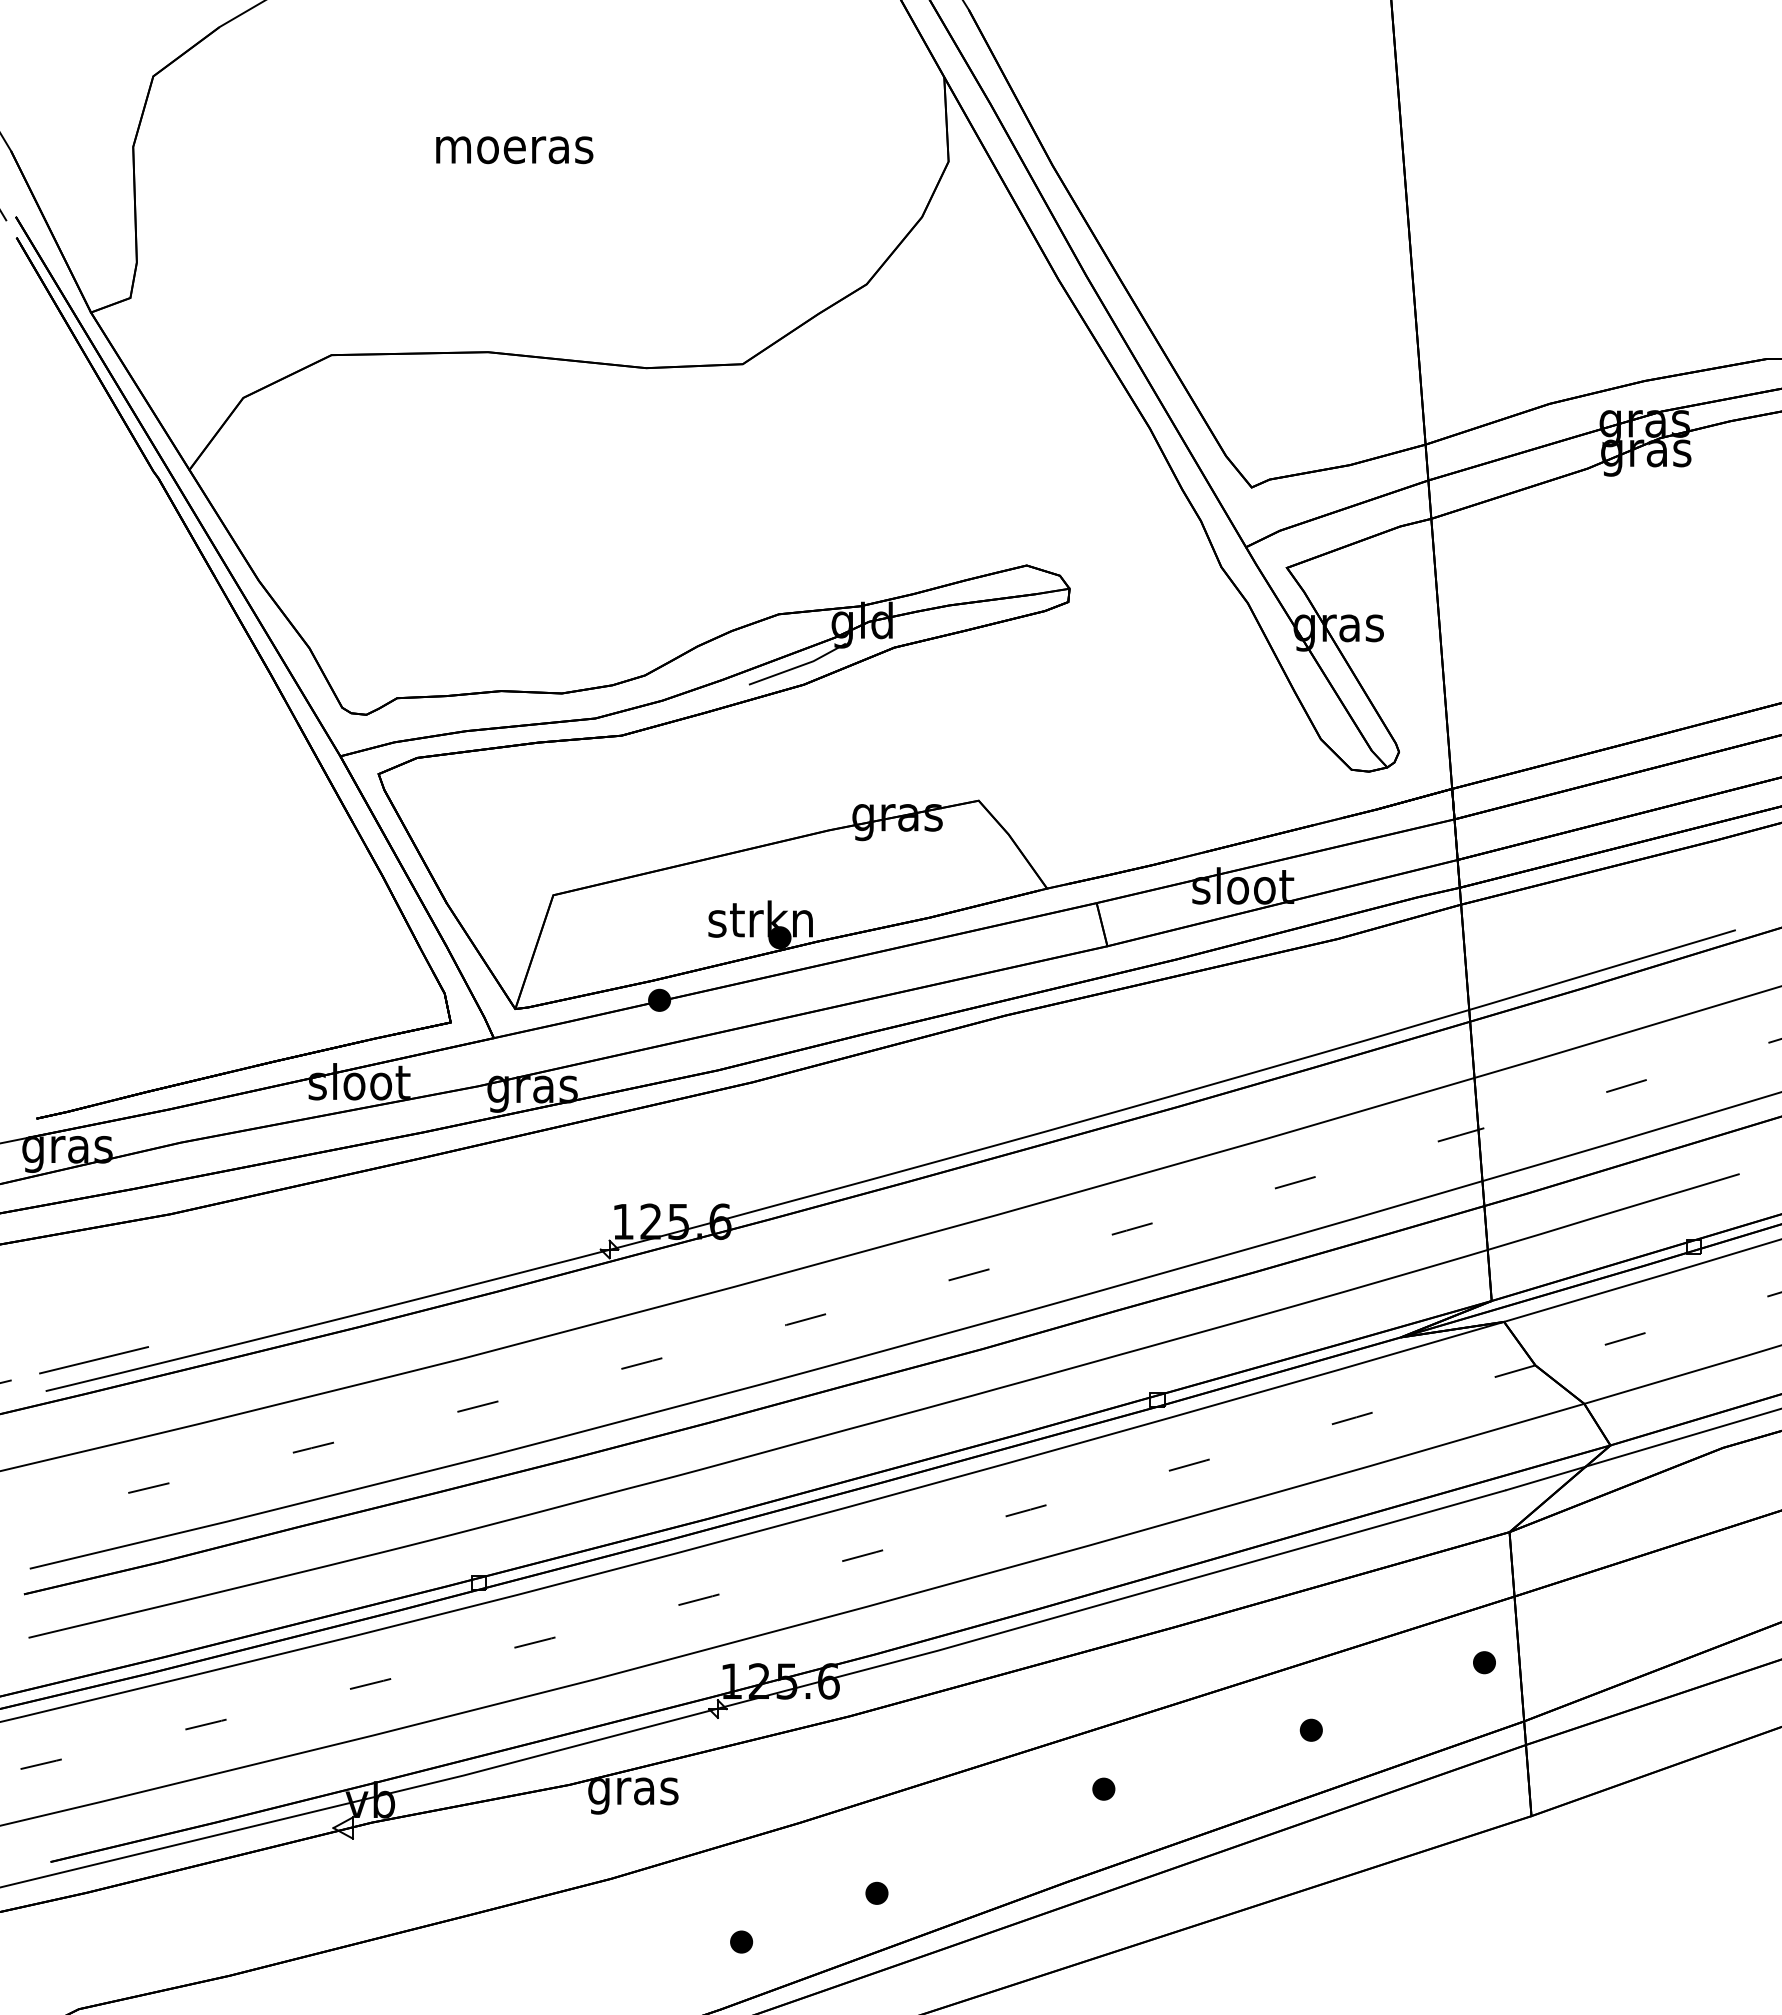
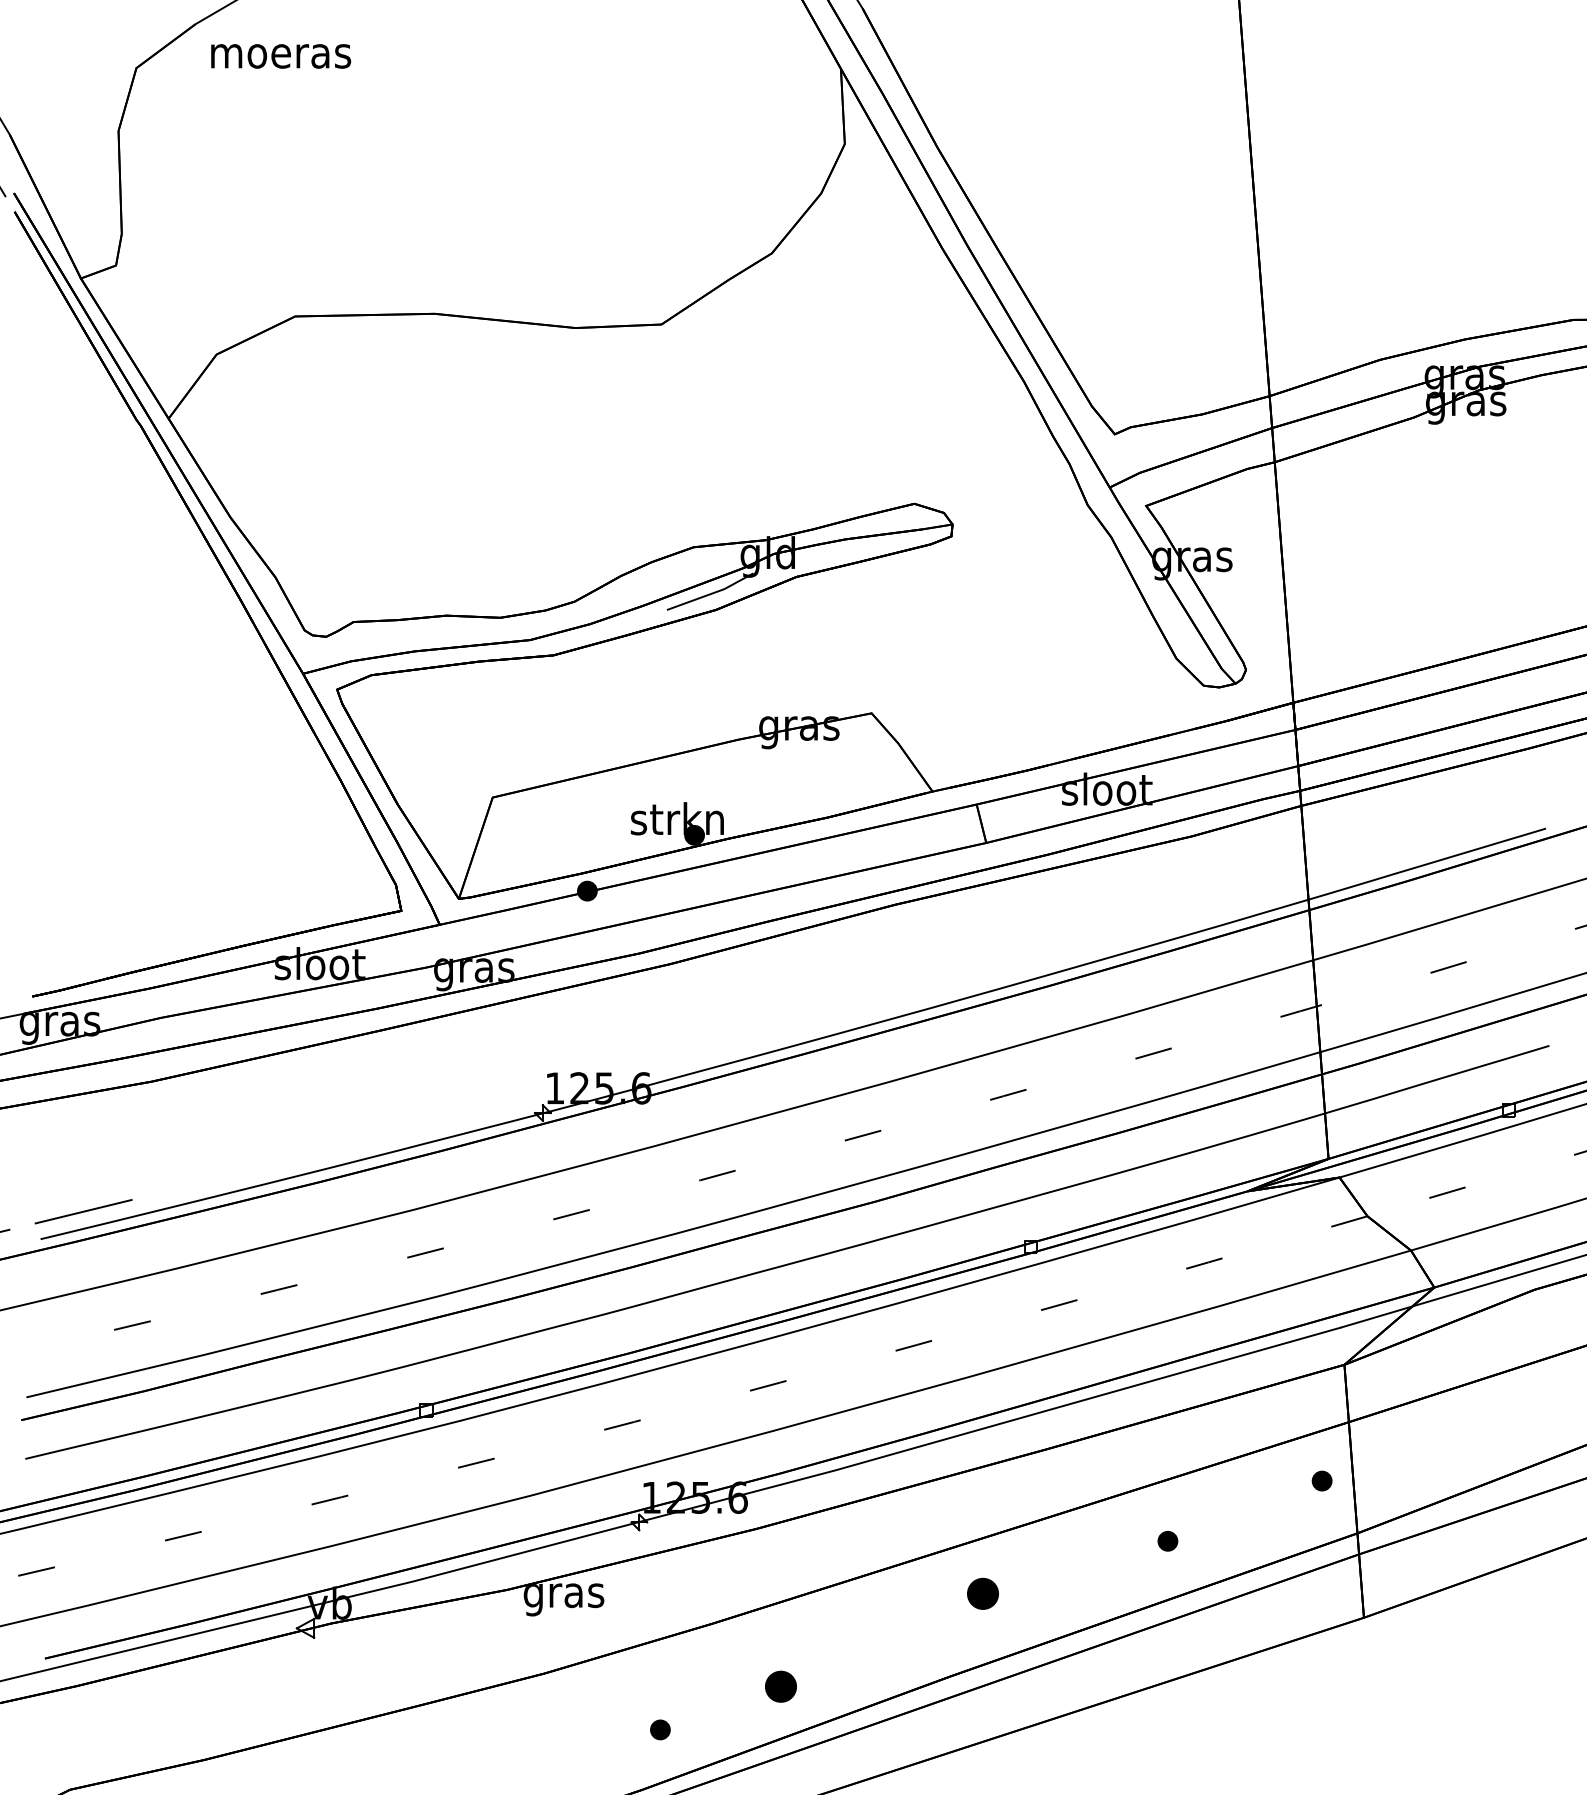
text: (514, 150) -> (280, 56), moved
part: (1103, 1788) -> (982, 1593), size x1.6
part: (876, 1892) -> (780, 1685), size x1.6

